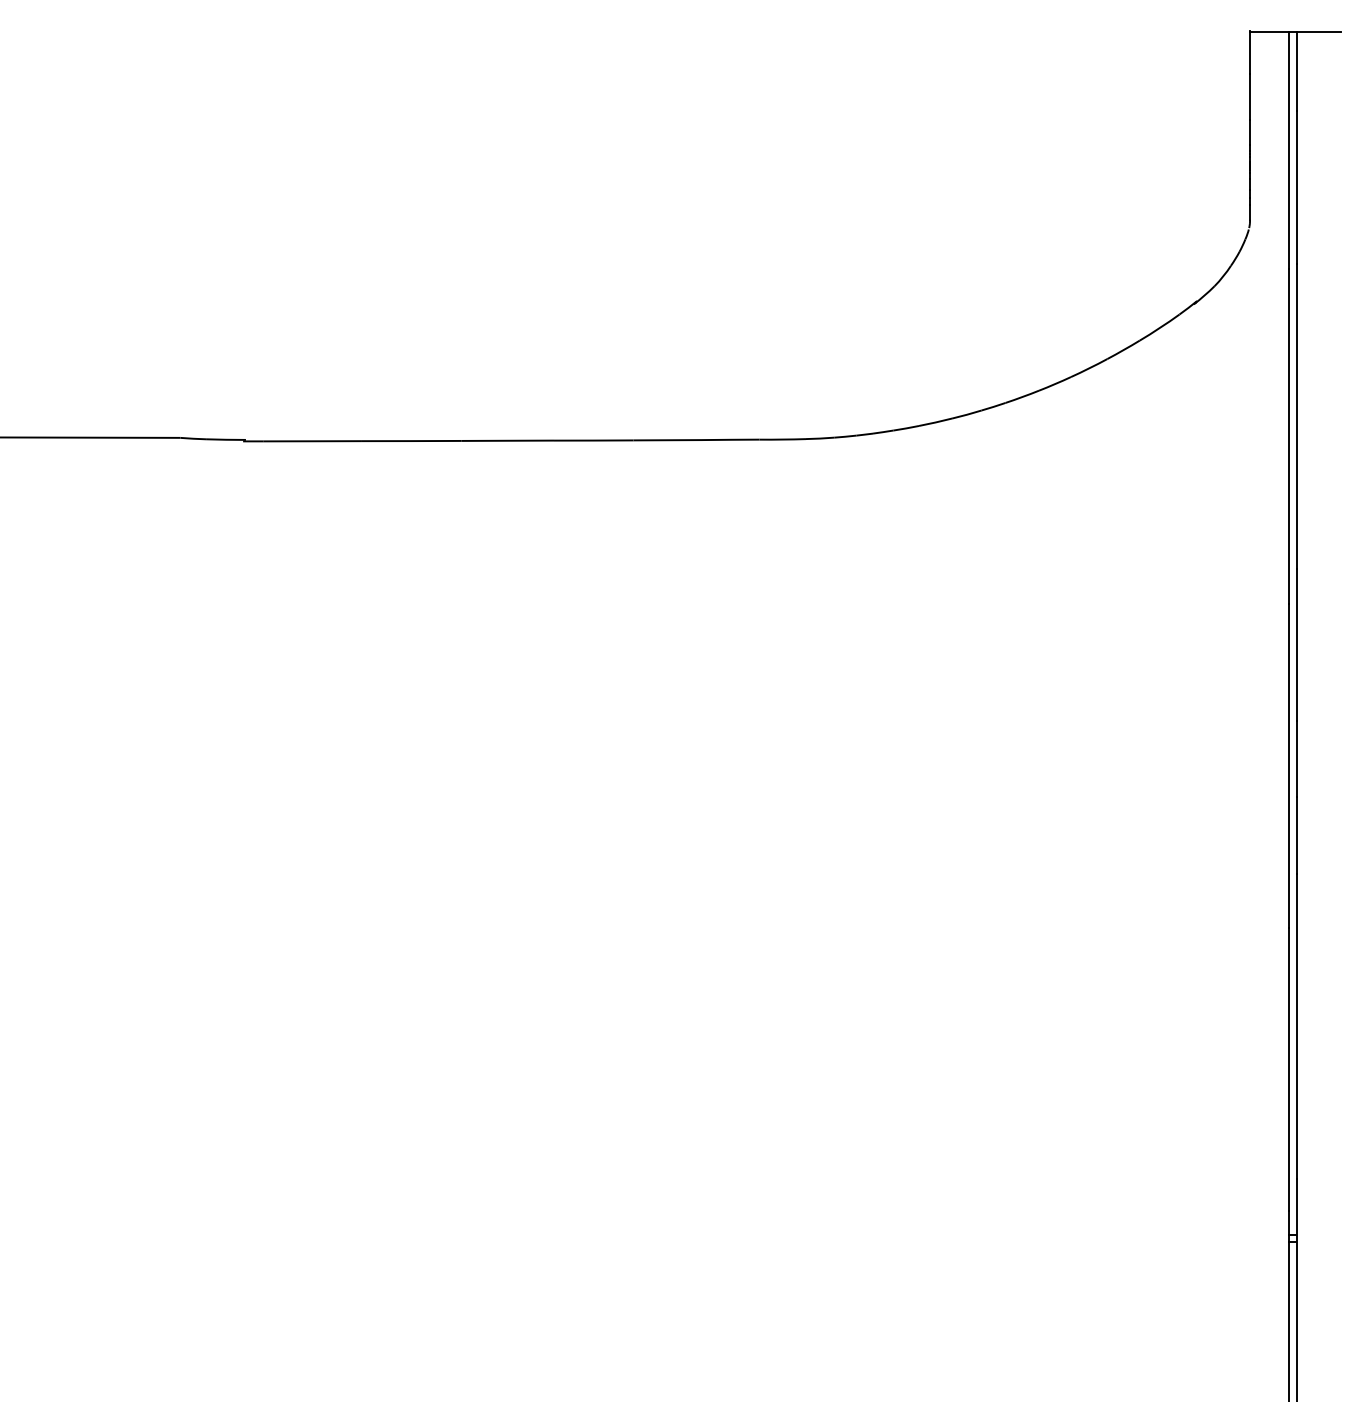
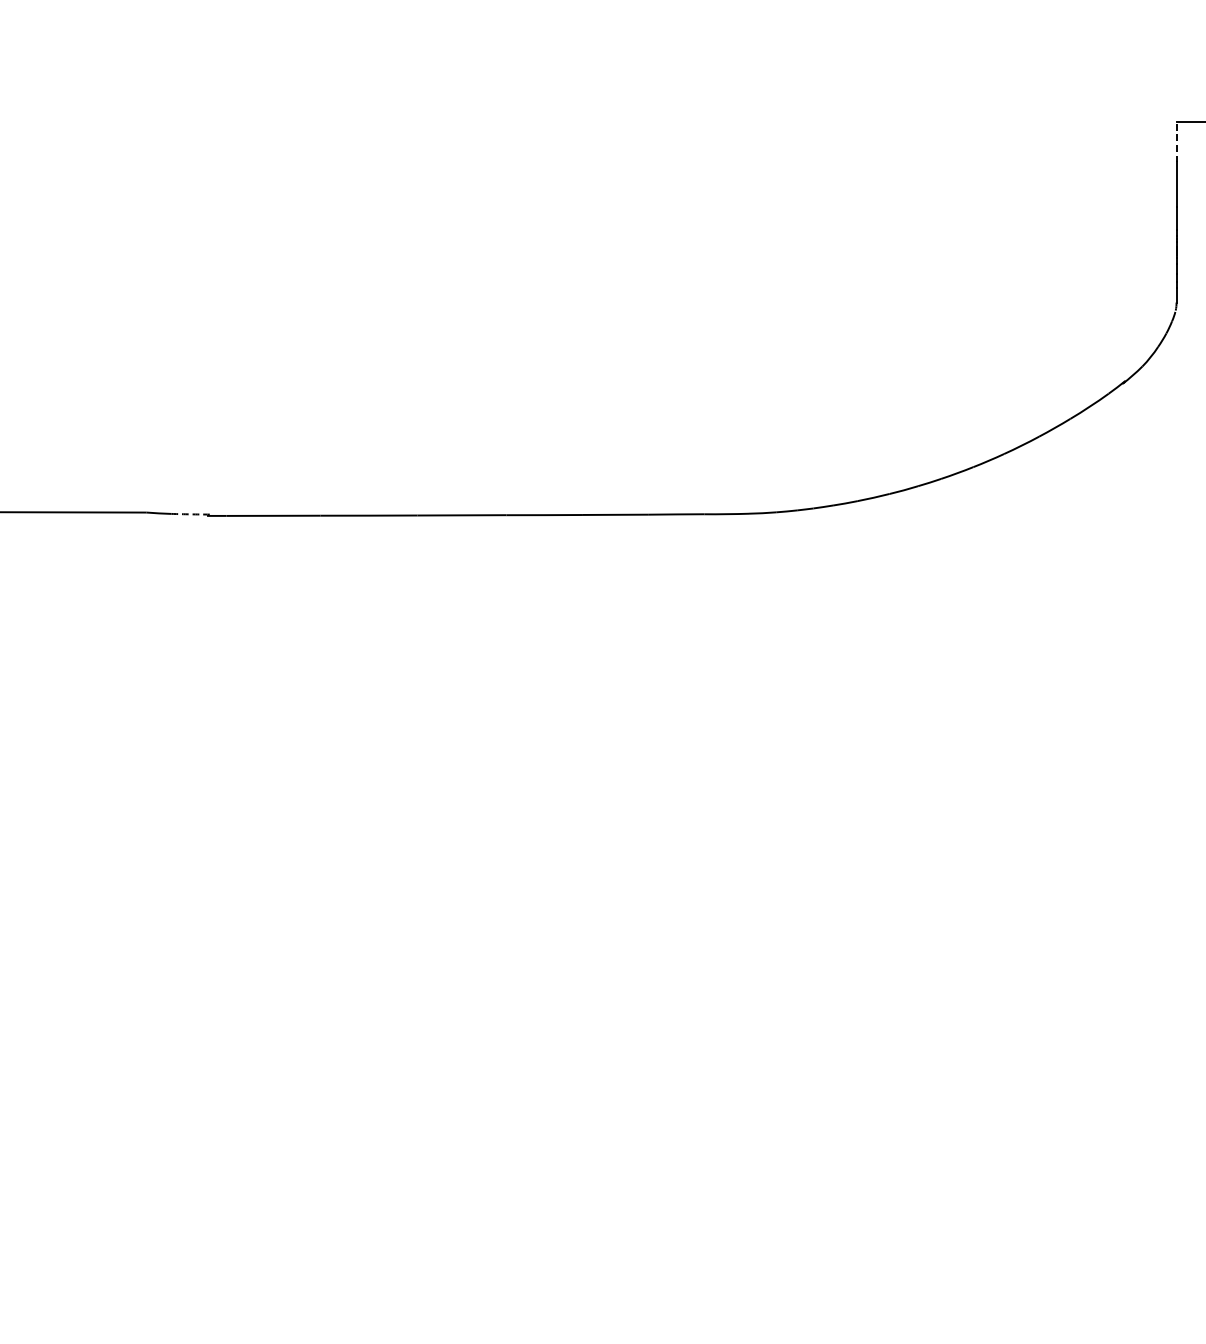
line: (1250, 52) -> (1176, 141), solid -> dashed
arc: (226, 439) -> (191, 514), solid -> dashed

